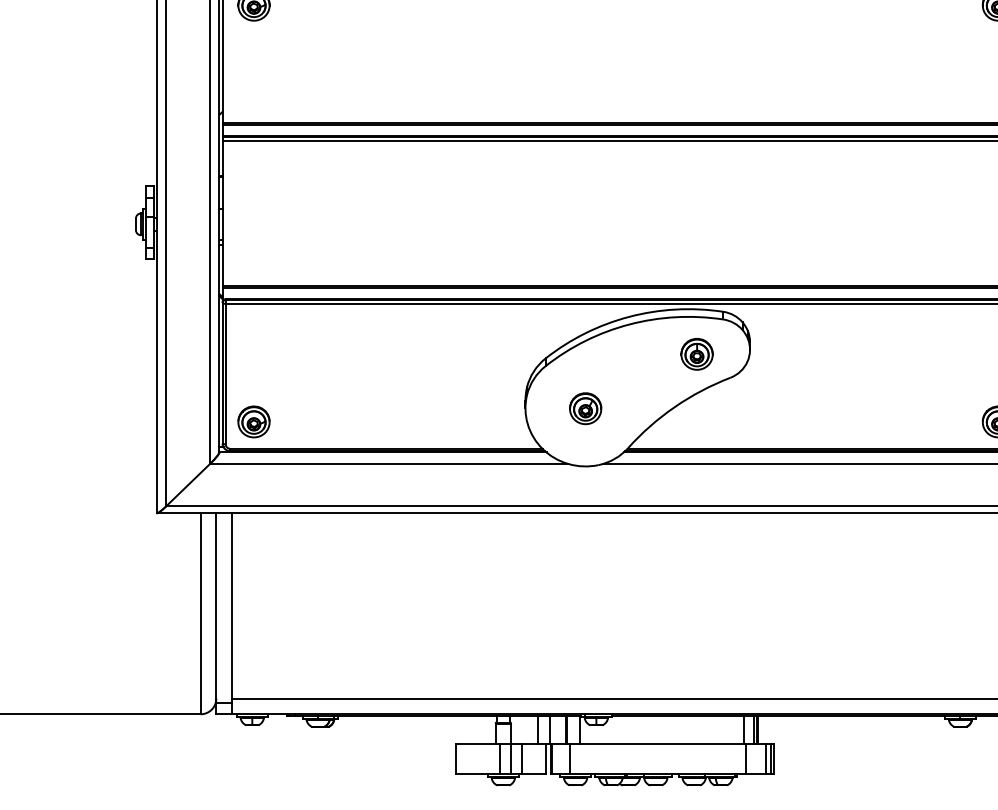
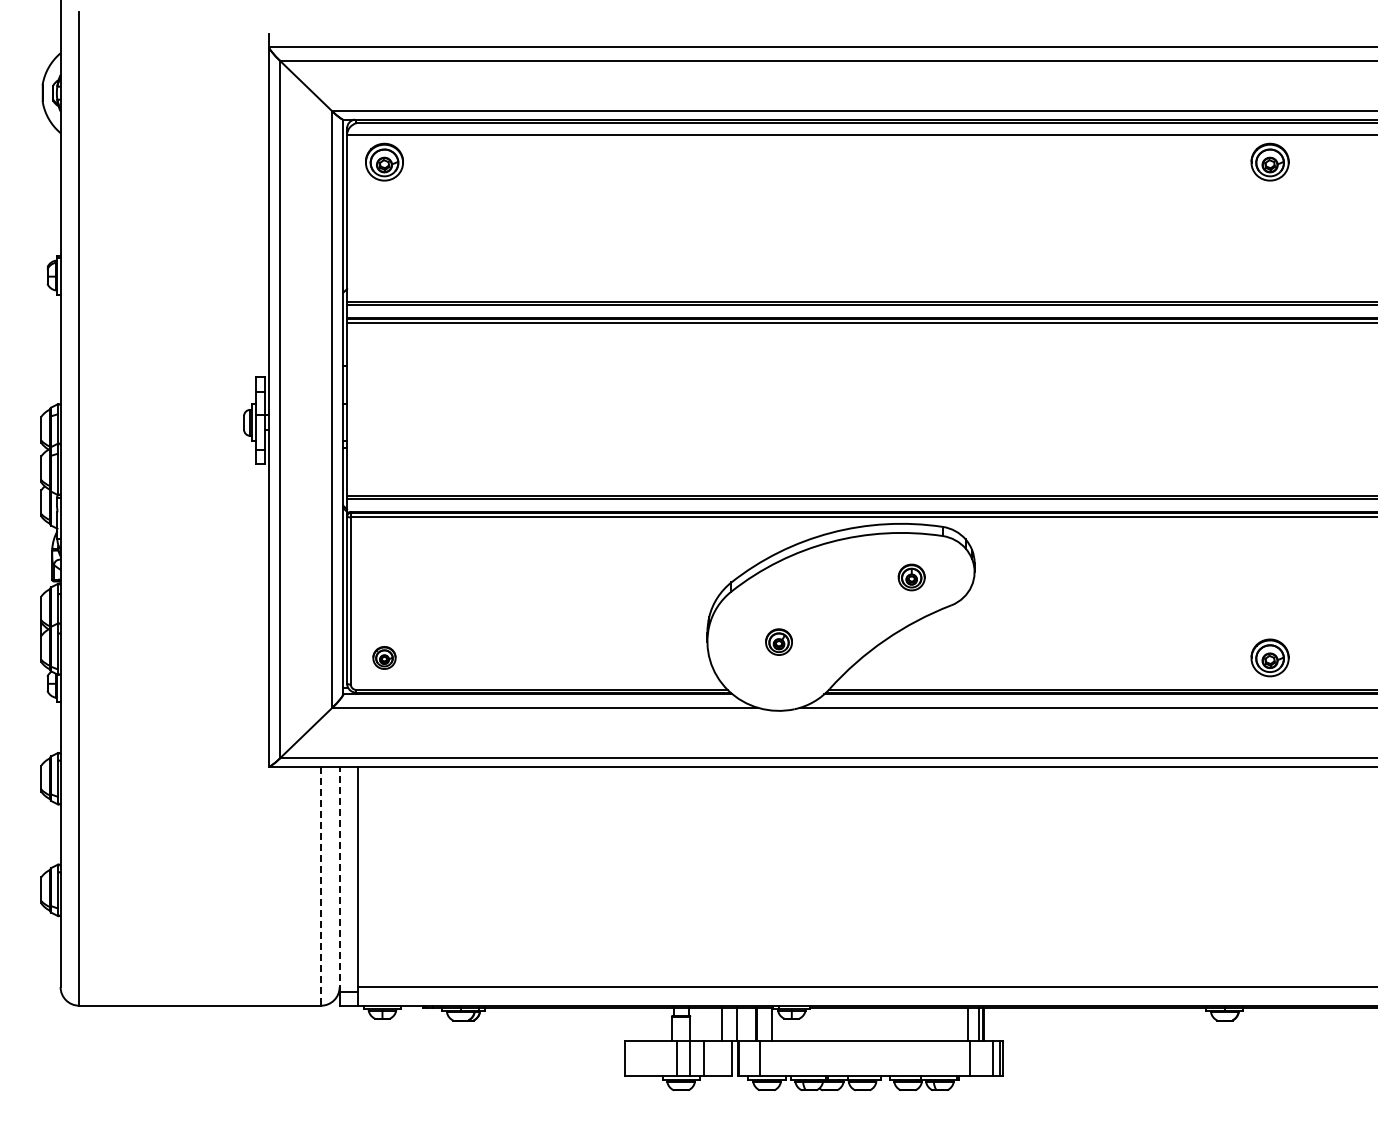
part: (697, 354) -> (911, 577), size x0.7
part: (585, 408) -> (778, 641), size x0.7
part: (254, 421) -> (384, 657), size x0.6
line: (216, 608) -> (339, 879), solid -> dashed
line: (201, 614) -> (321, 886), solid -> dashed

